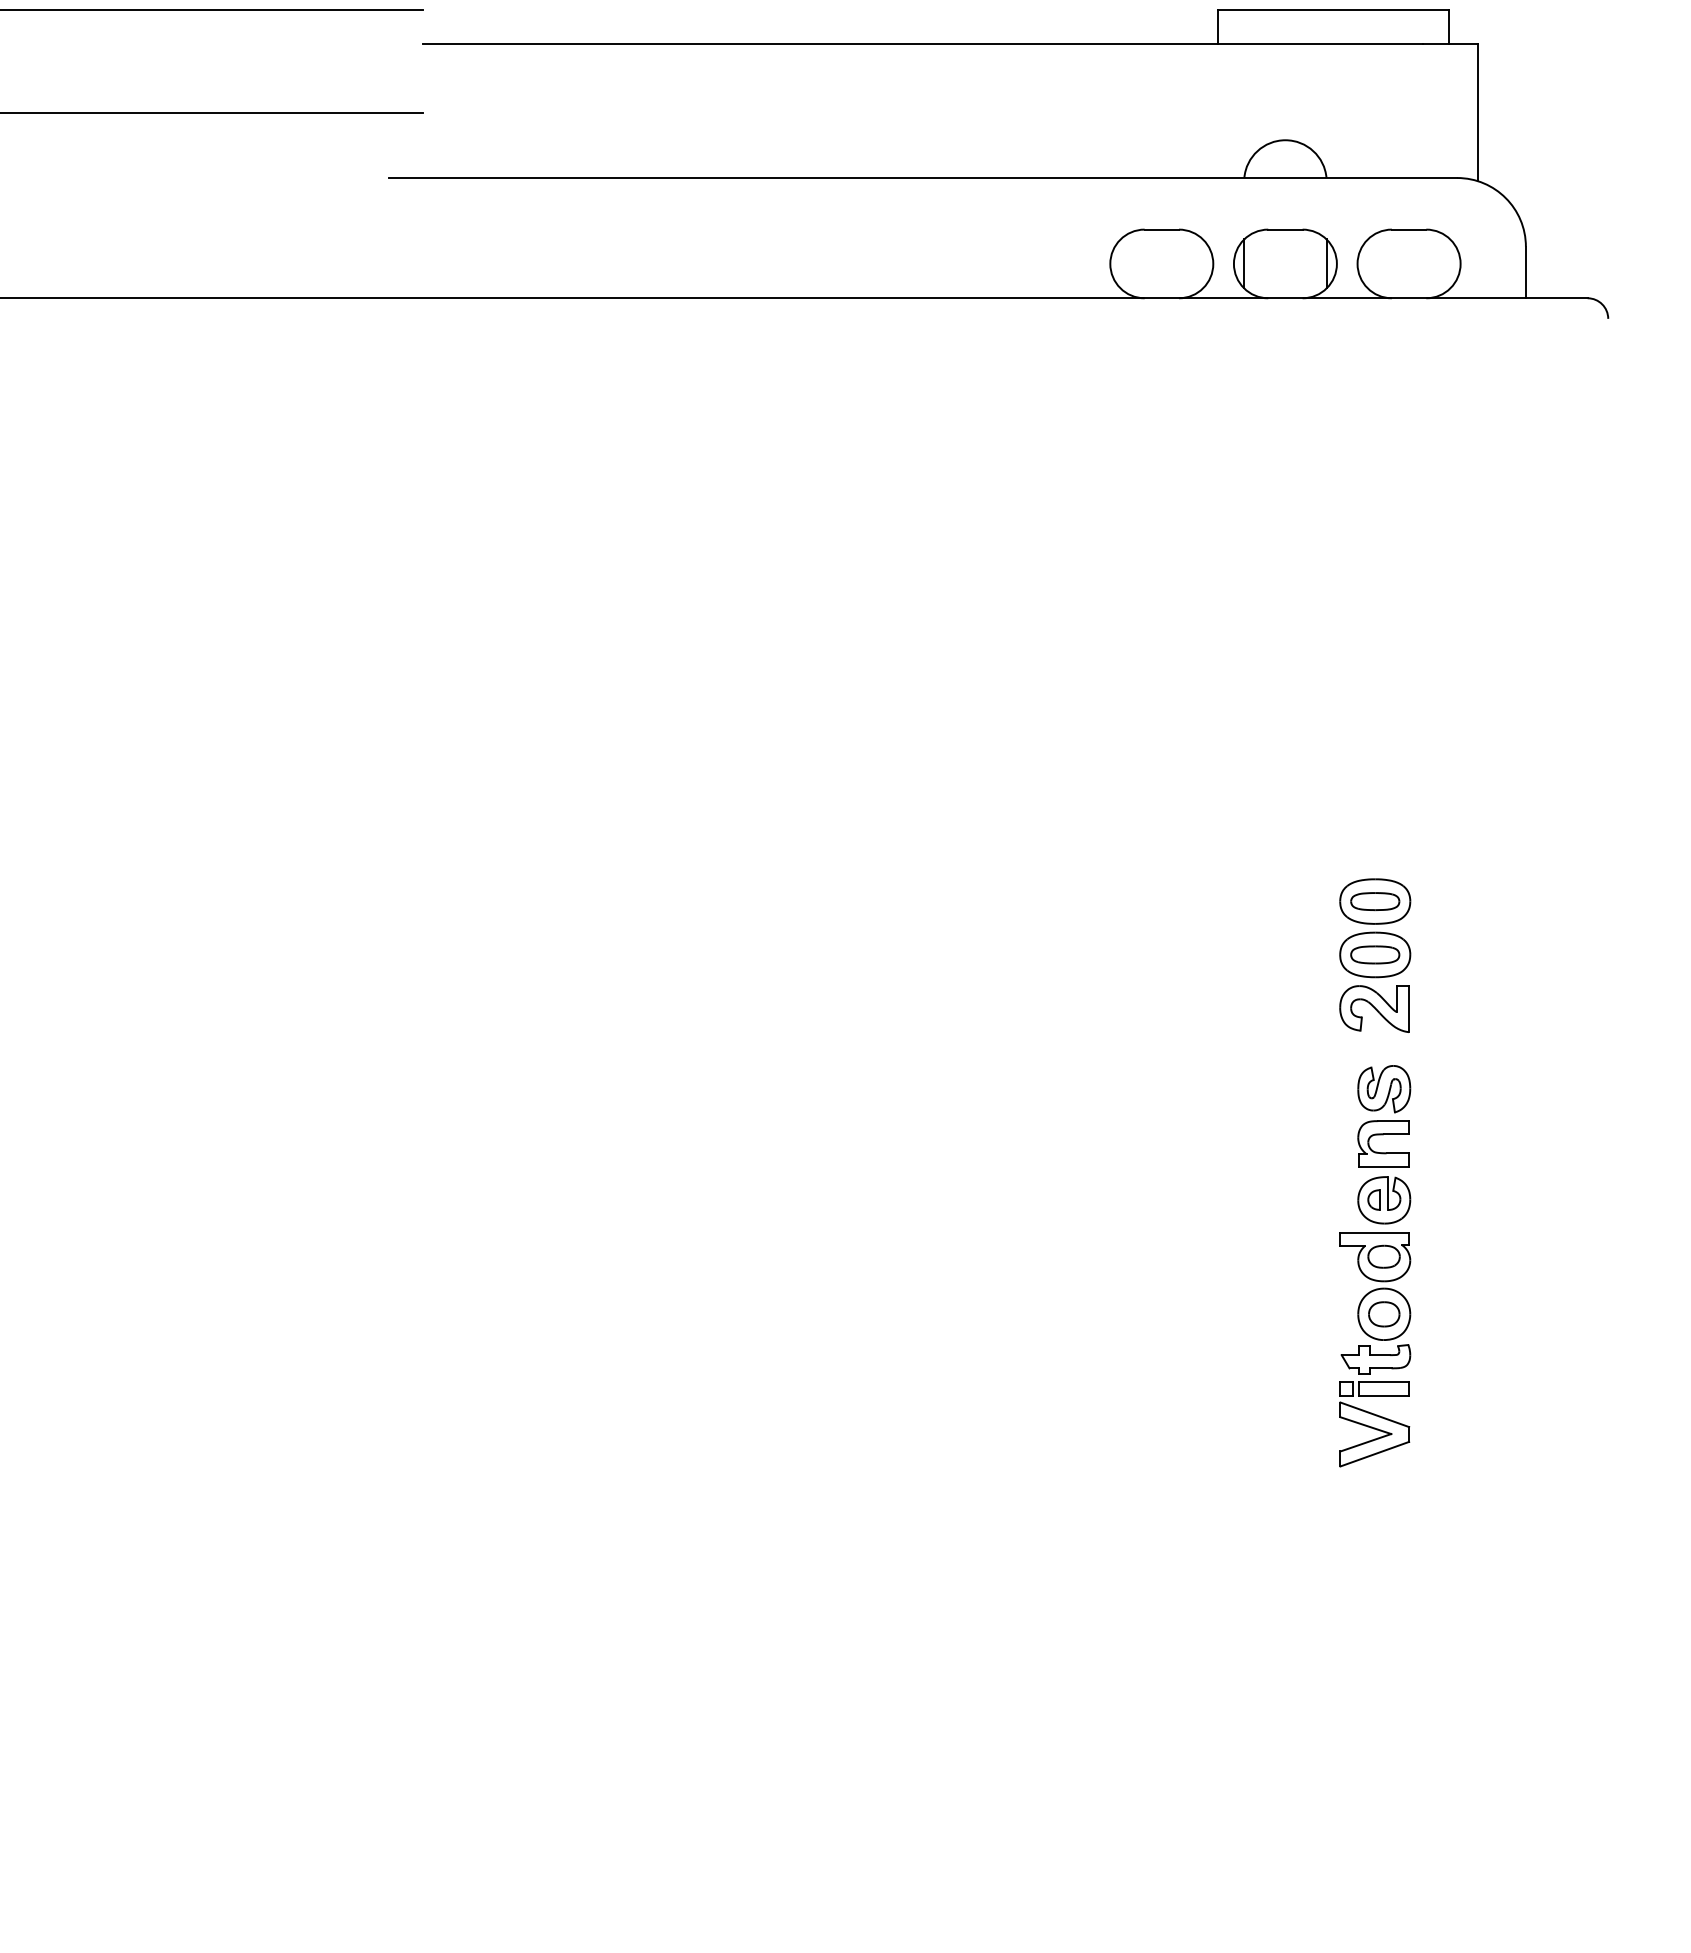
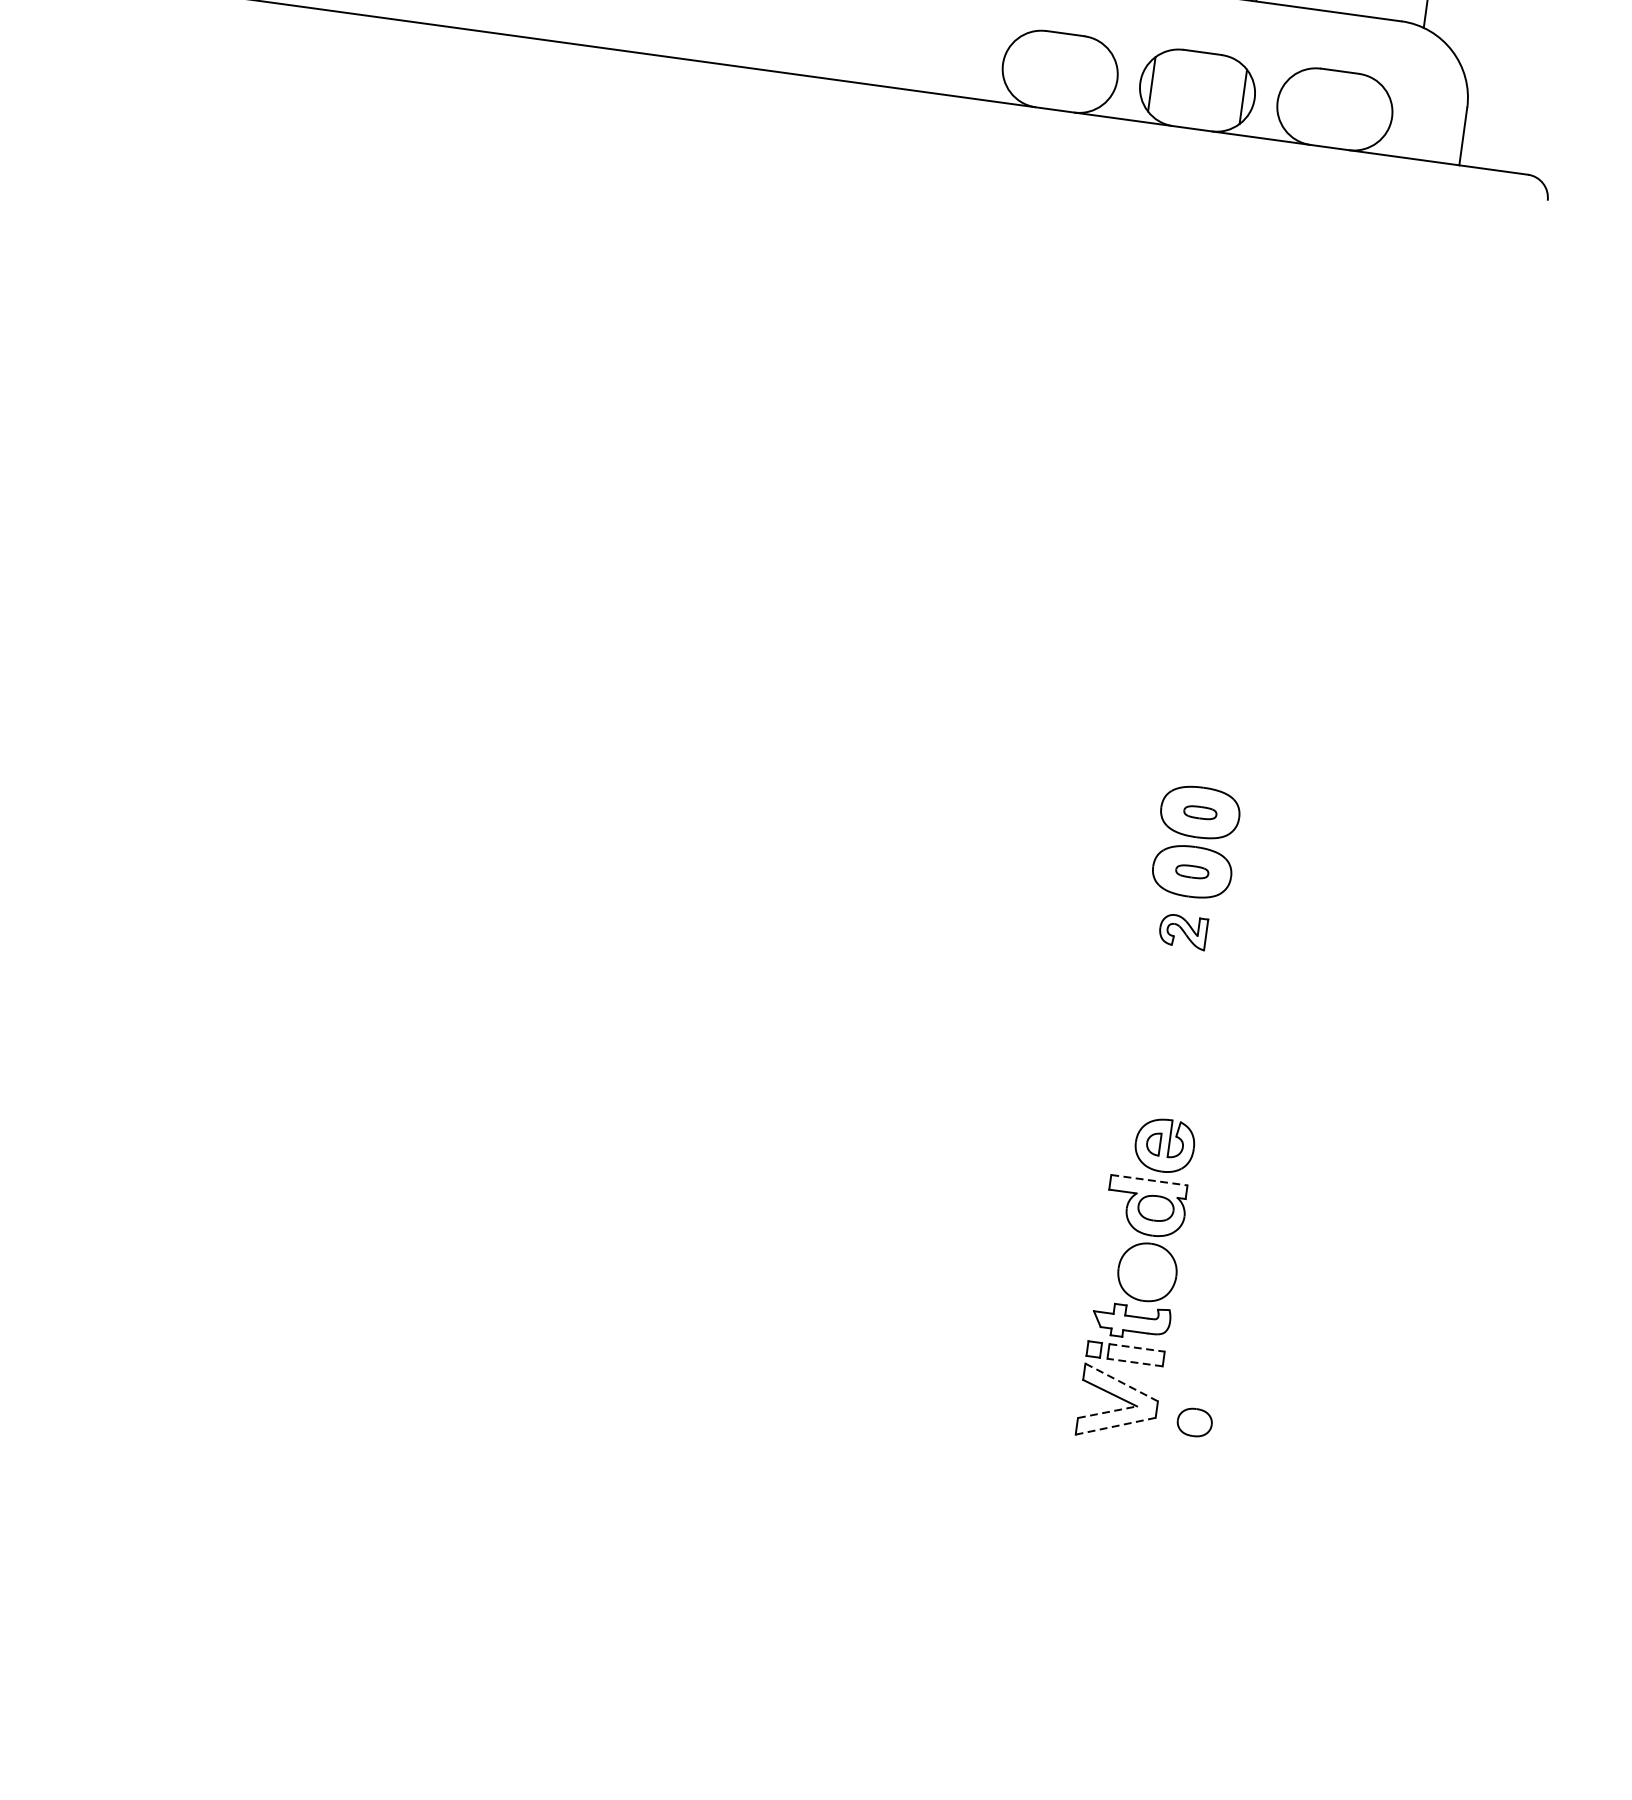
part: (1375, 901) -> (1200, 812), size x0.6
part: (1375, 954) -> (1192, 871), size x0.6
part: (1374, 1008) -> (1183, 931), size x0.6
part: (1384, 1116) -> (1177, 1052), removed
line: (1375, 1232) -> (1150, 1180), solid -> dashed
part: (1384, 1314) -> (1195, 1422), moved
line: (1384, 1382) -> (1137, 1348), solid -> dashed
line: (1384, 1395) -> (1135, 1362), solid -> dashed
line: (1375, 1414) -> (1122, 1382), solid -> dashed
line: (1365, 1442) -> (1107, 1411), solid -> dashed
line: (1374, 1454) -> (1115, 1426), solid -> dashed

